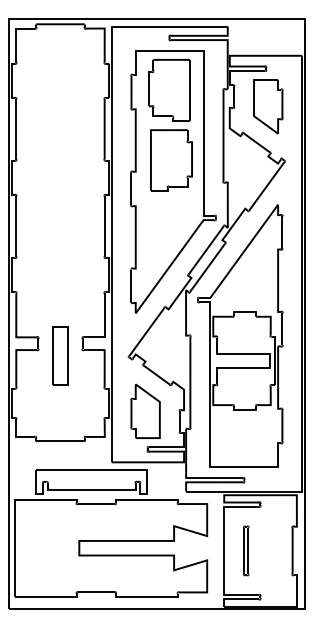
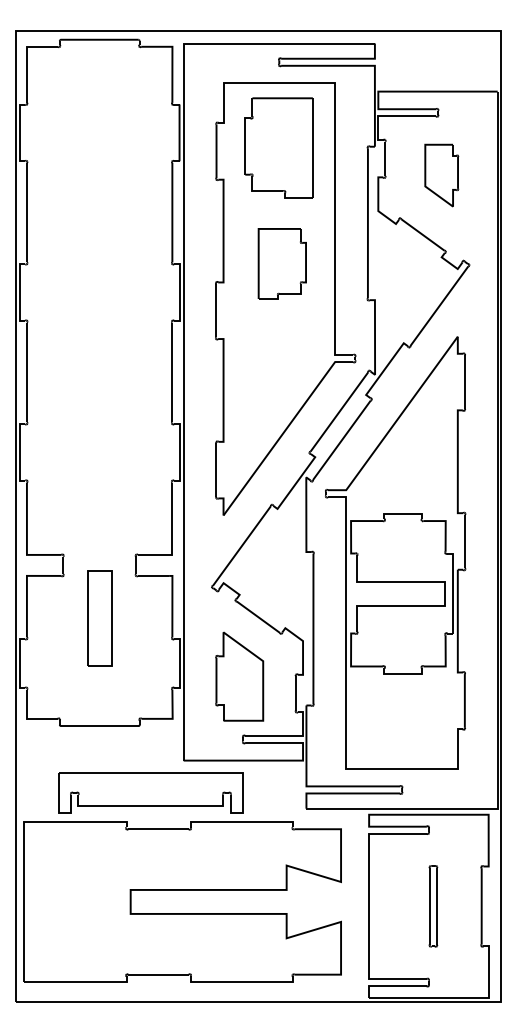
part: (268, 106) -> (441, 175), size x0.7
part: (171, 160) -> (282, 263), size x0.7
part: (60, 355) -> (99, 617), moved
part: (246, 550) -> (433, 905), moved

